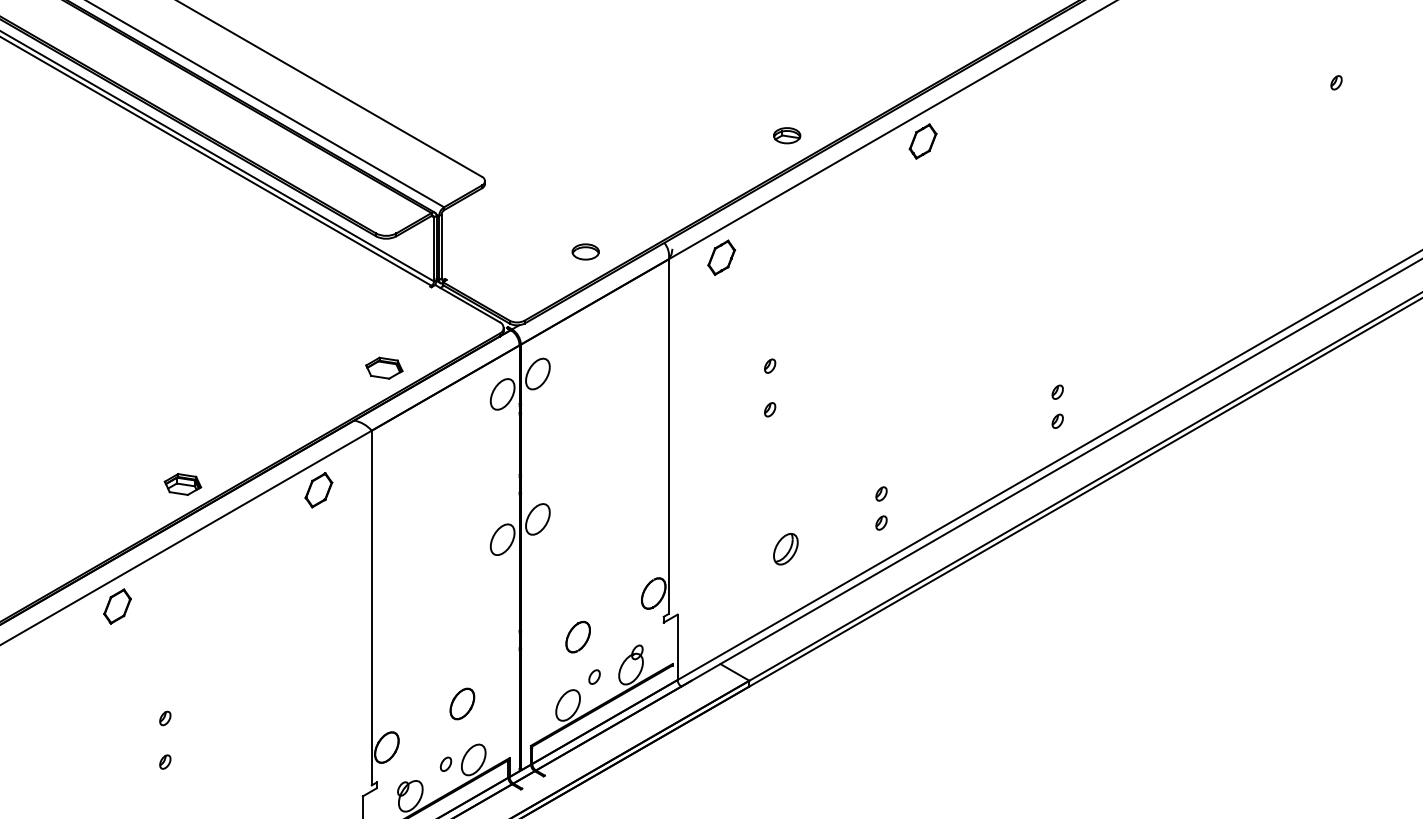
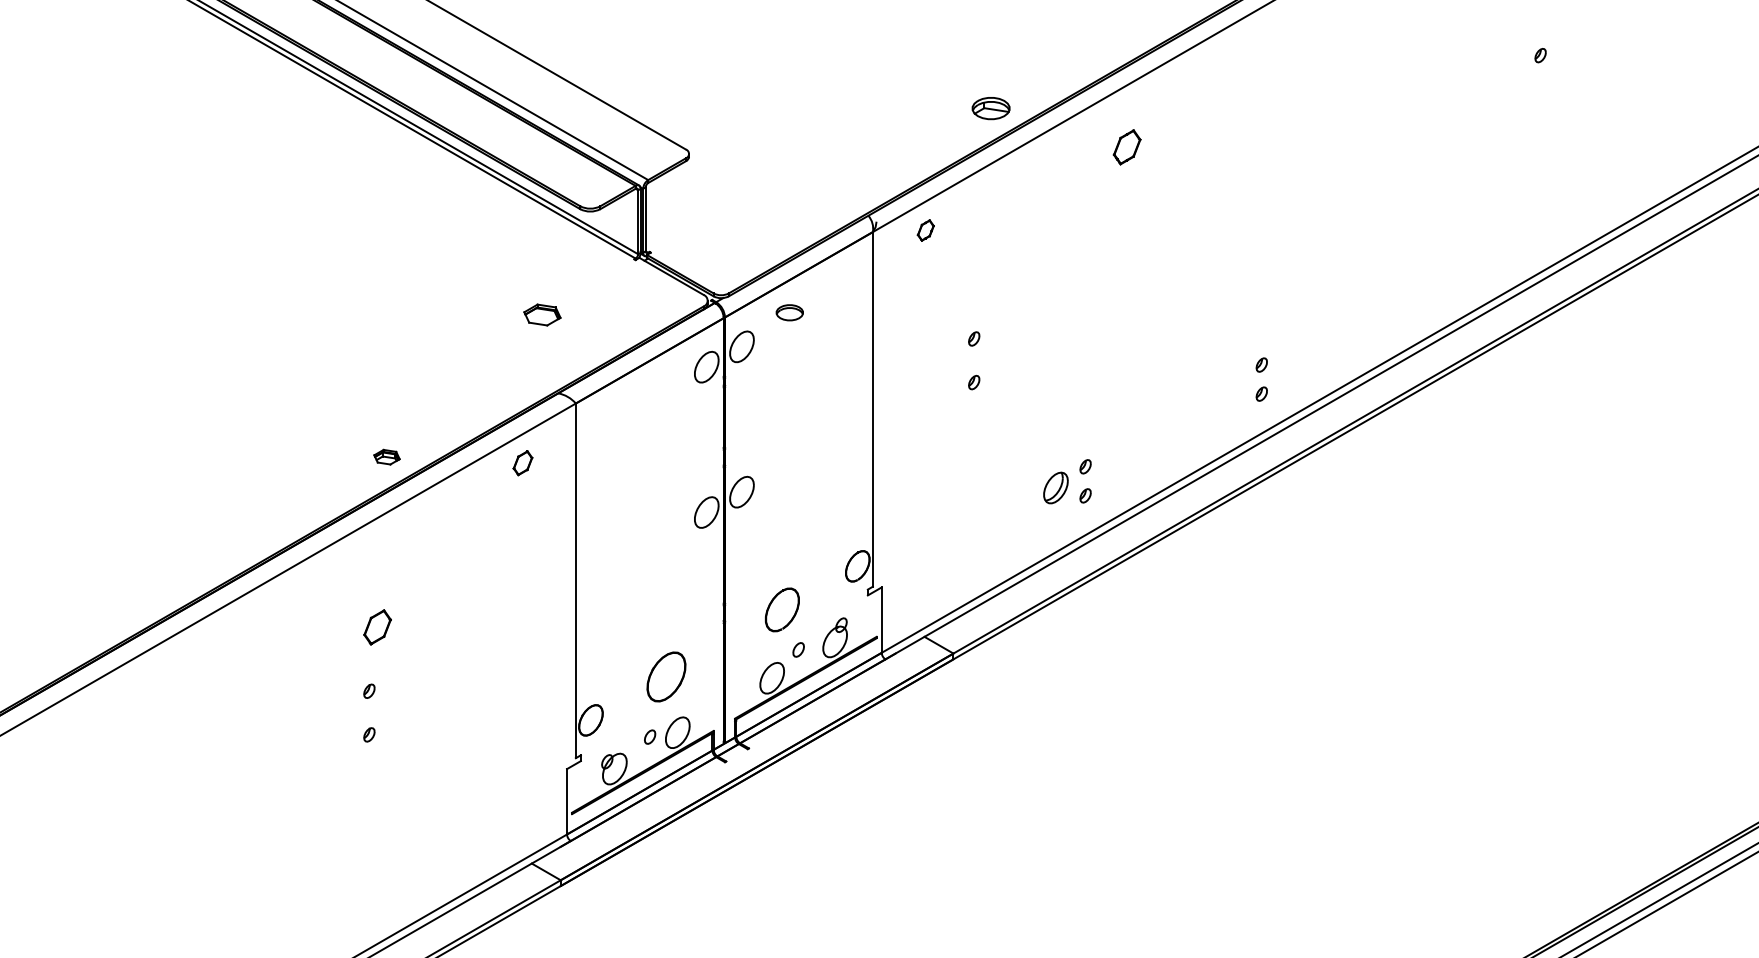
part: (787, 135) -> (991, 108), size x1.4
part: (922, 141) -> (1126, 147), moved
part: (585, 251) -> (789, 312), moved
part: (721, 257) -> (925, 230), size x0.6
part: (384, 367) -> (542, 314), moved
part: (182, 483) -> (386, 456), size x0.7
part: (318, 490) -> (522, 463), size x0.7
part: (785, 548) -> (1055, 487), moved
part: (117, 606) -> (377, 627), moved
part: (577, 636) -> (781, 609), size x1.4
part: (462, 703) -> (666, 676), size x1.6

